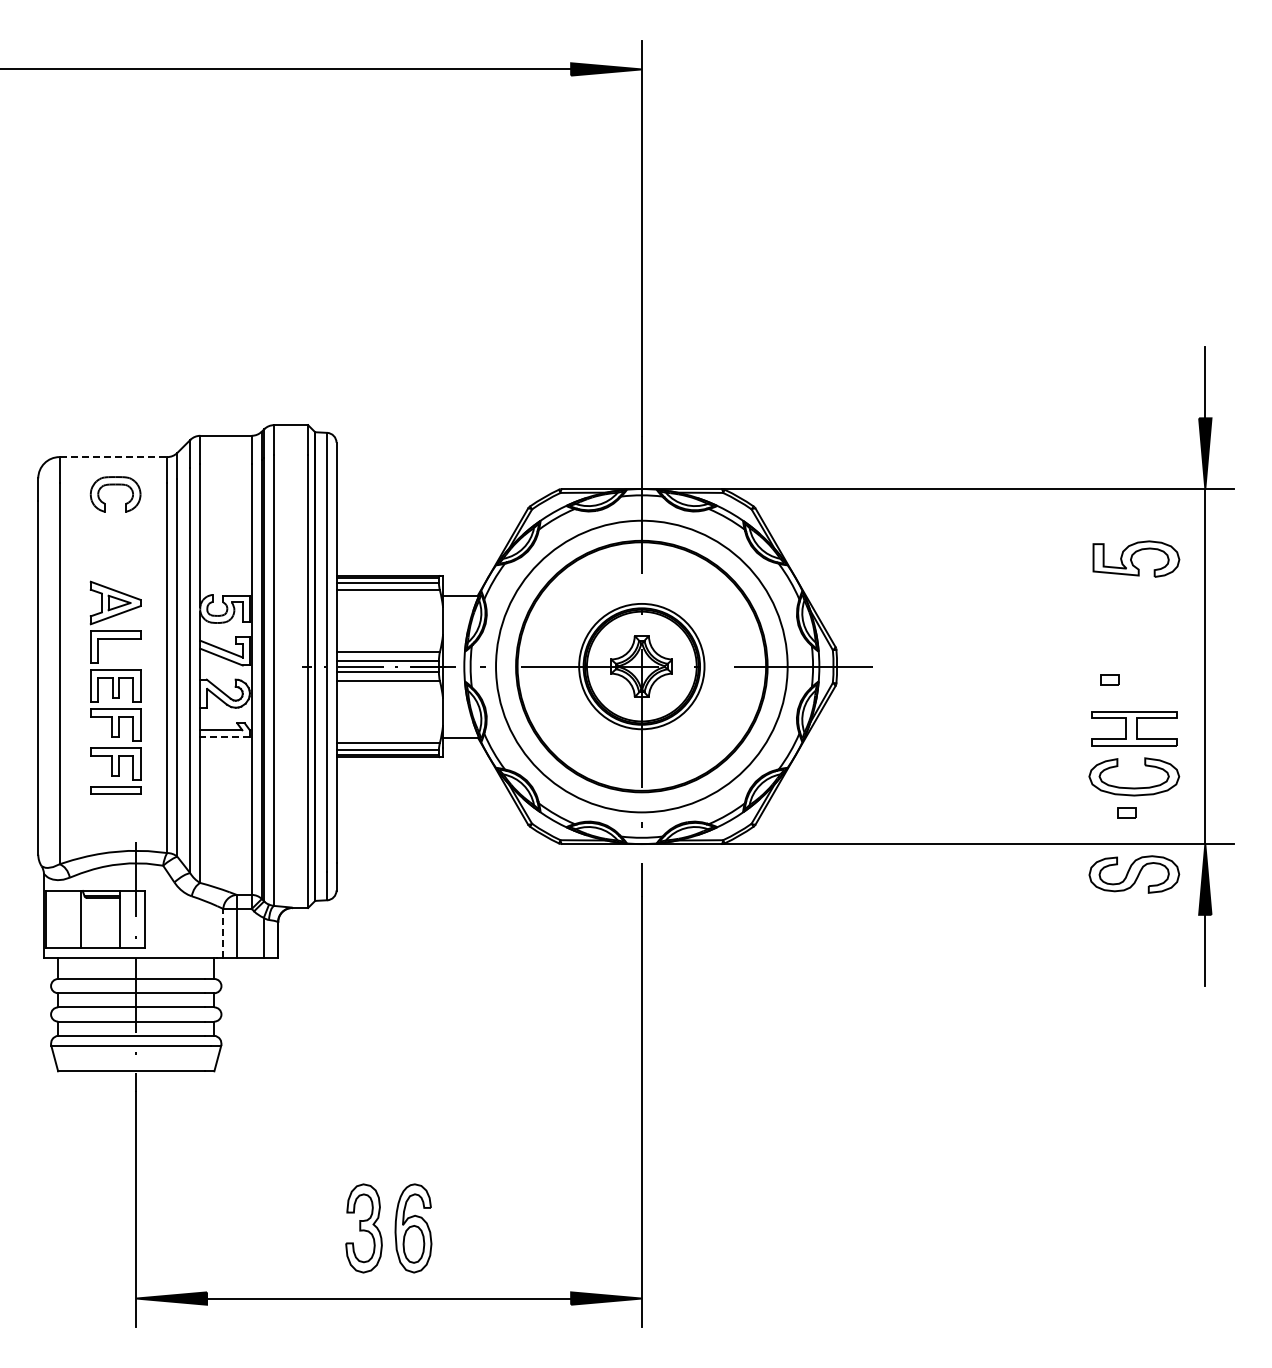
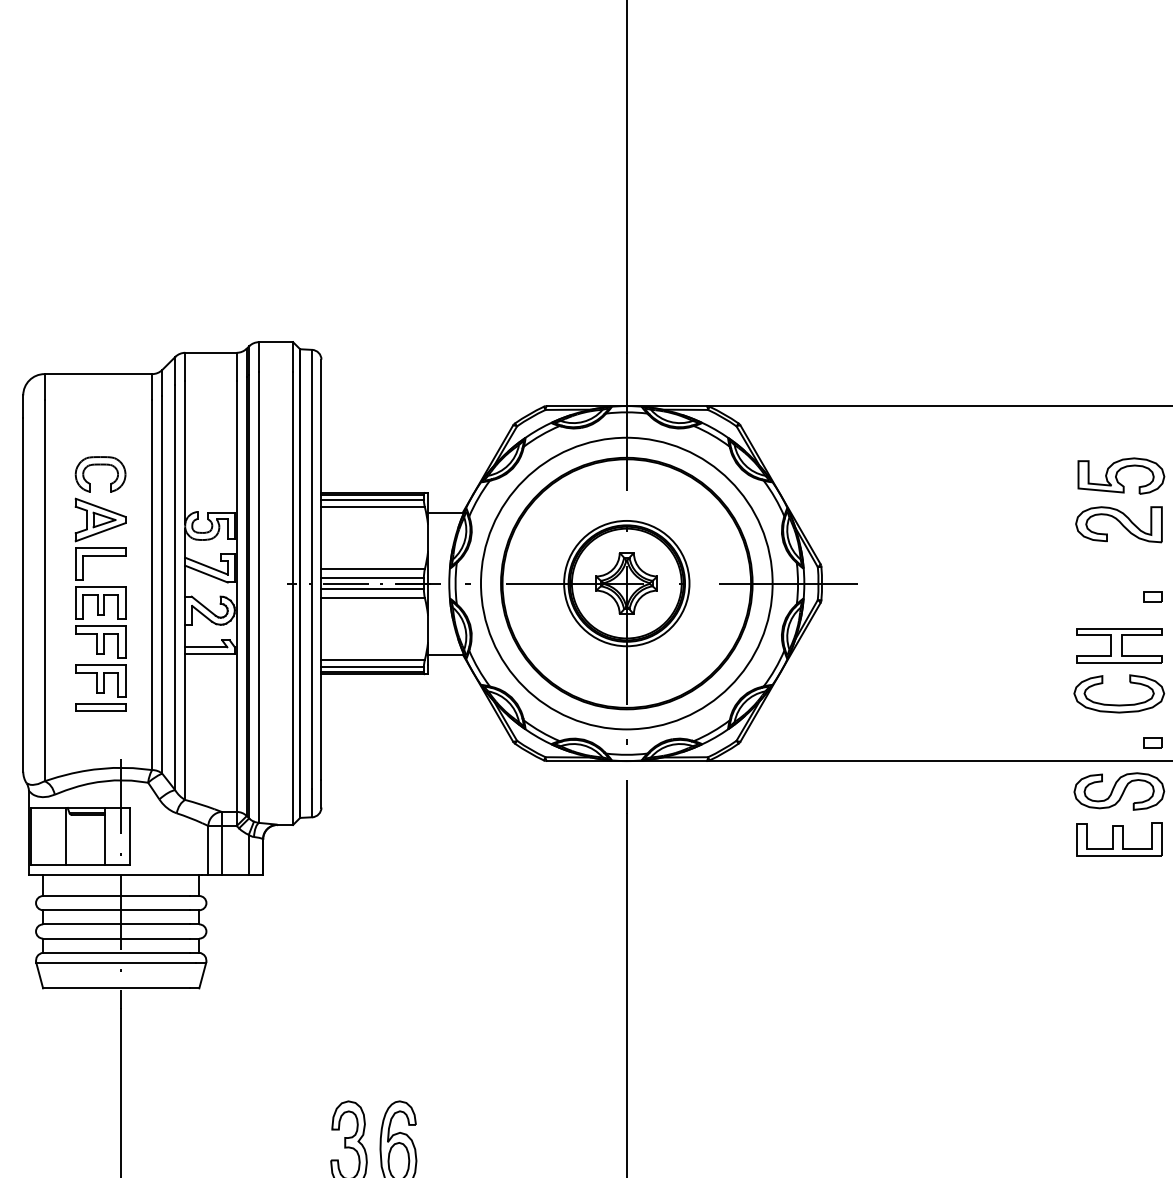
line: (113, 457) -> (98, 374), dashed -> solid
part: (115, 485) -> (100, 465), moved
part: (1133, 607) -> (1118, 524), added
part: (1109, 679) -> (1152, 596), moved
line: (225, 737) -> (210, 654), dashed -> solid
part: (1126, 812) -> (1152, 742), moved
part: (1134, 922) -> (1119, 839), added
line: (223, 932) -> (208, 849), dashed -> solid

